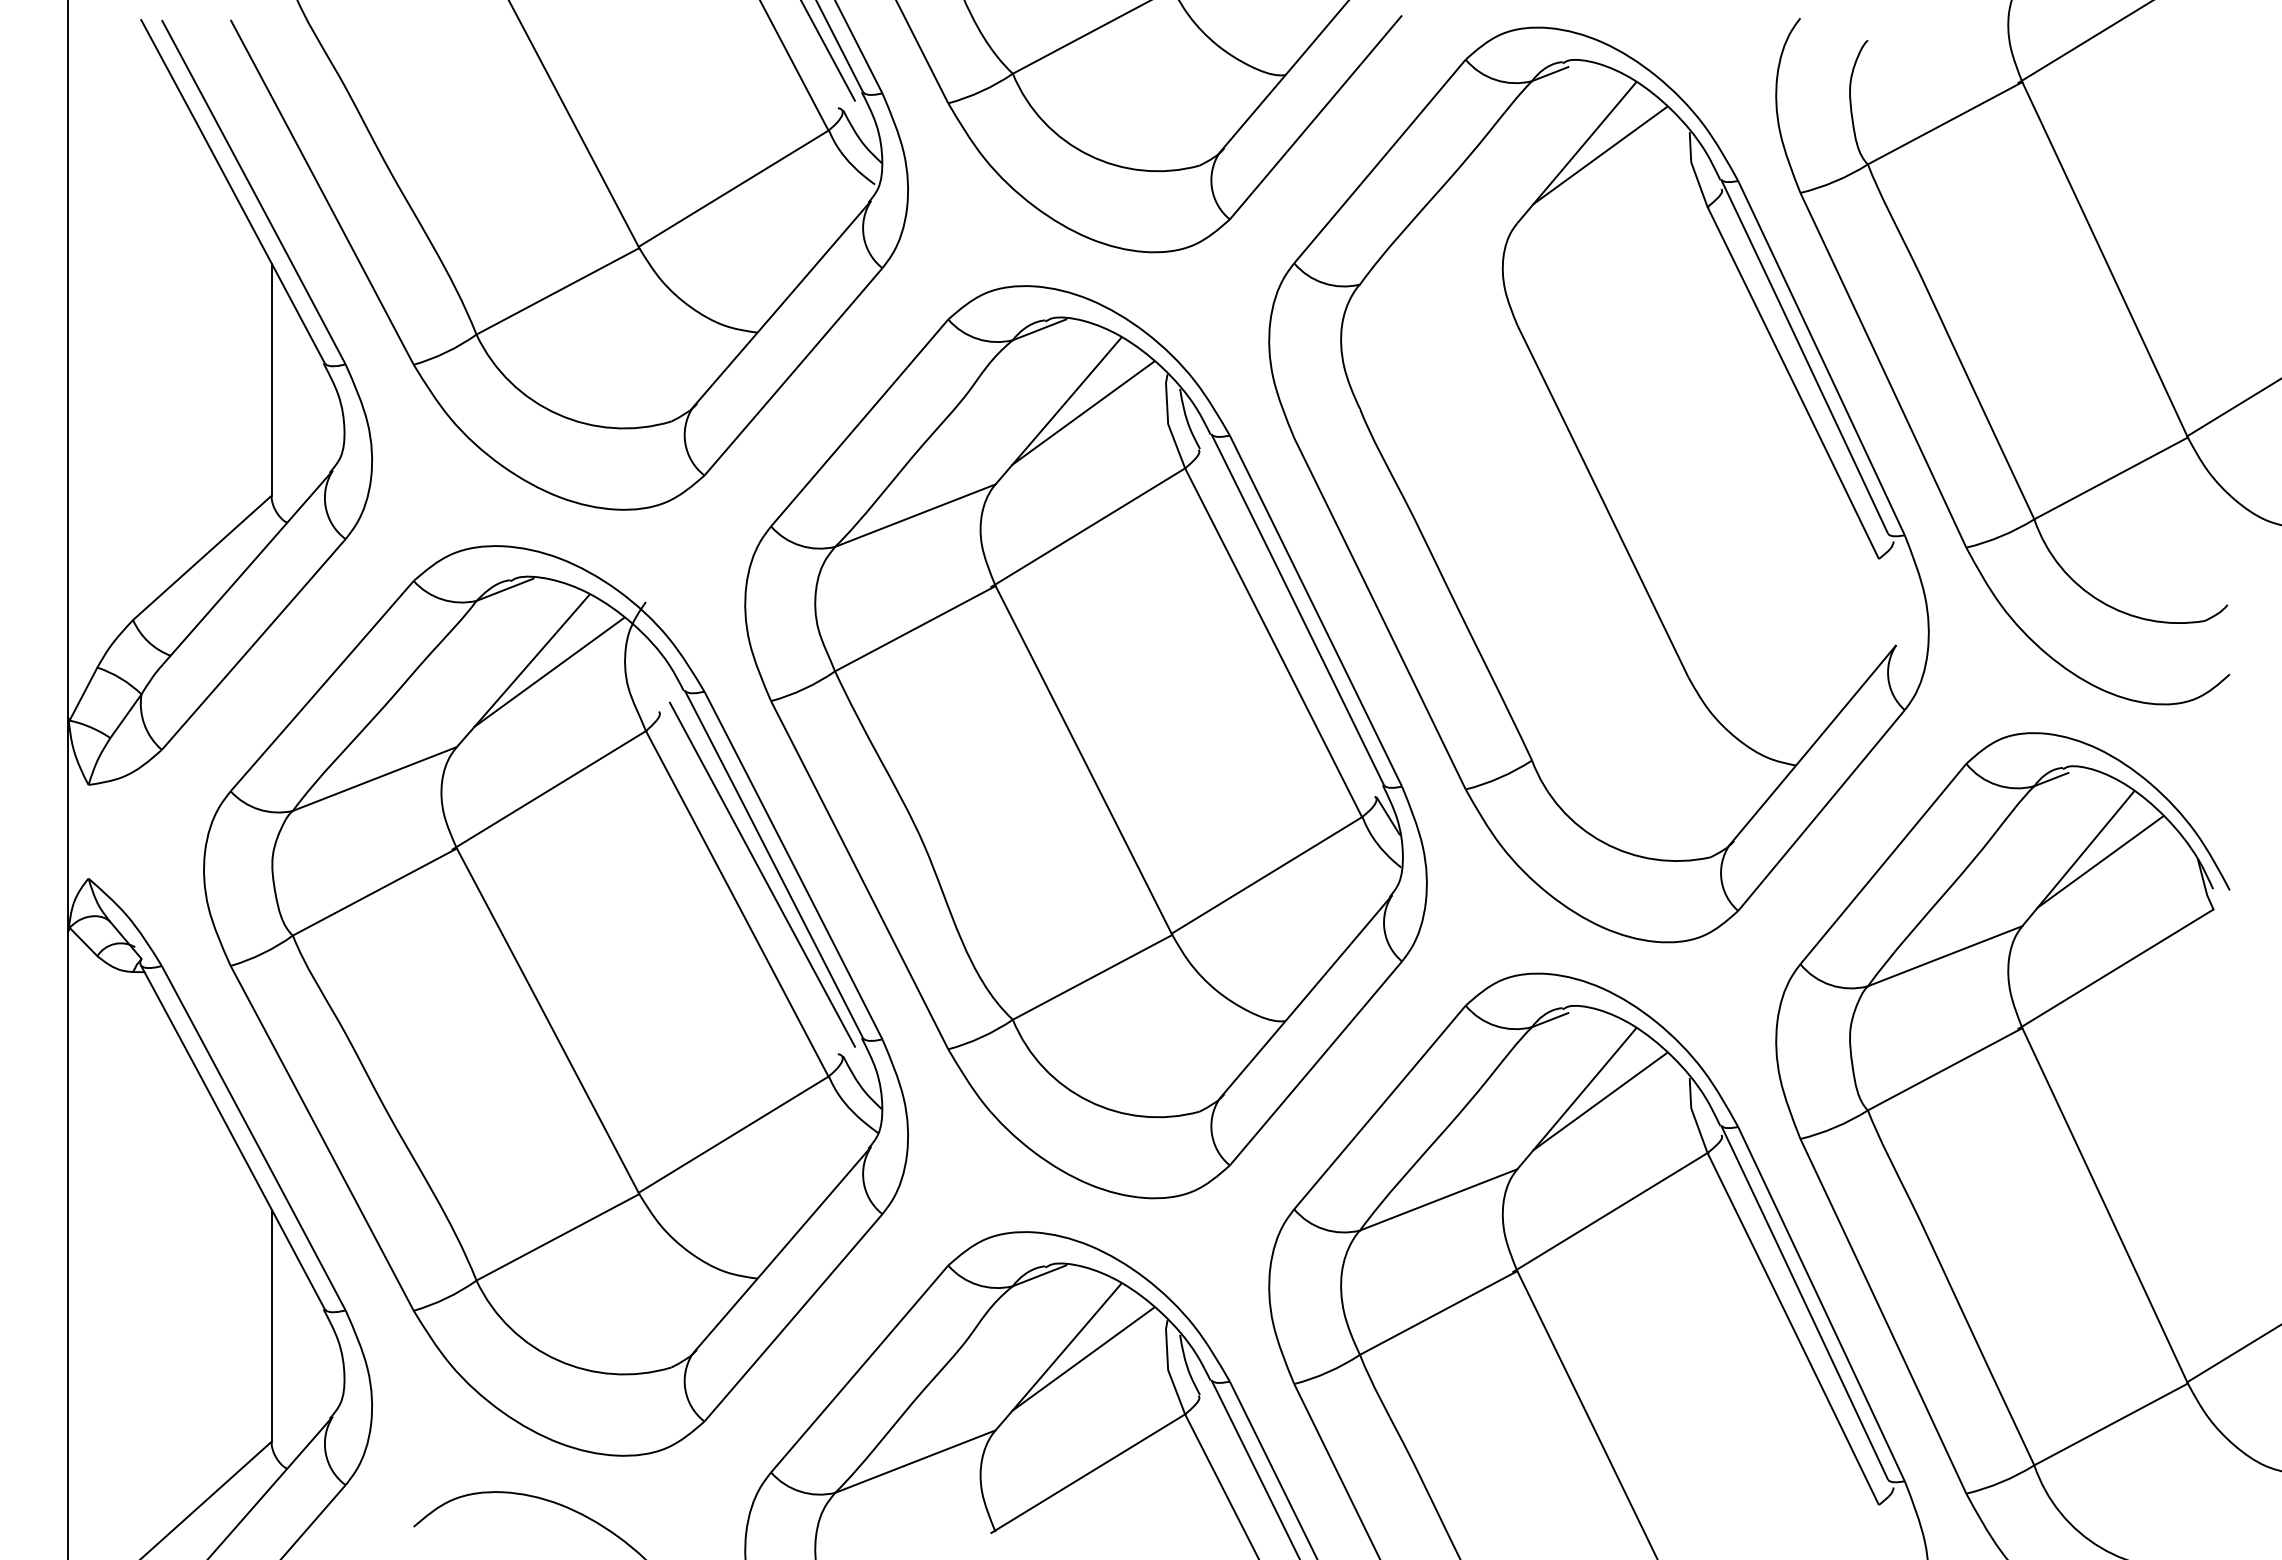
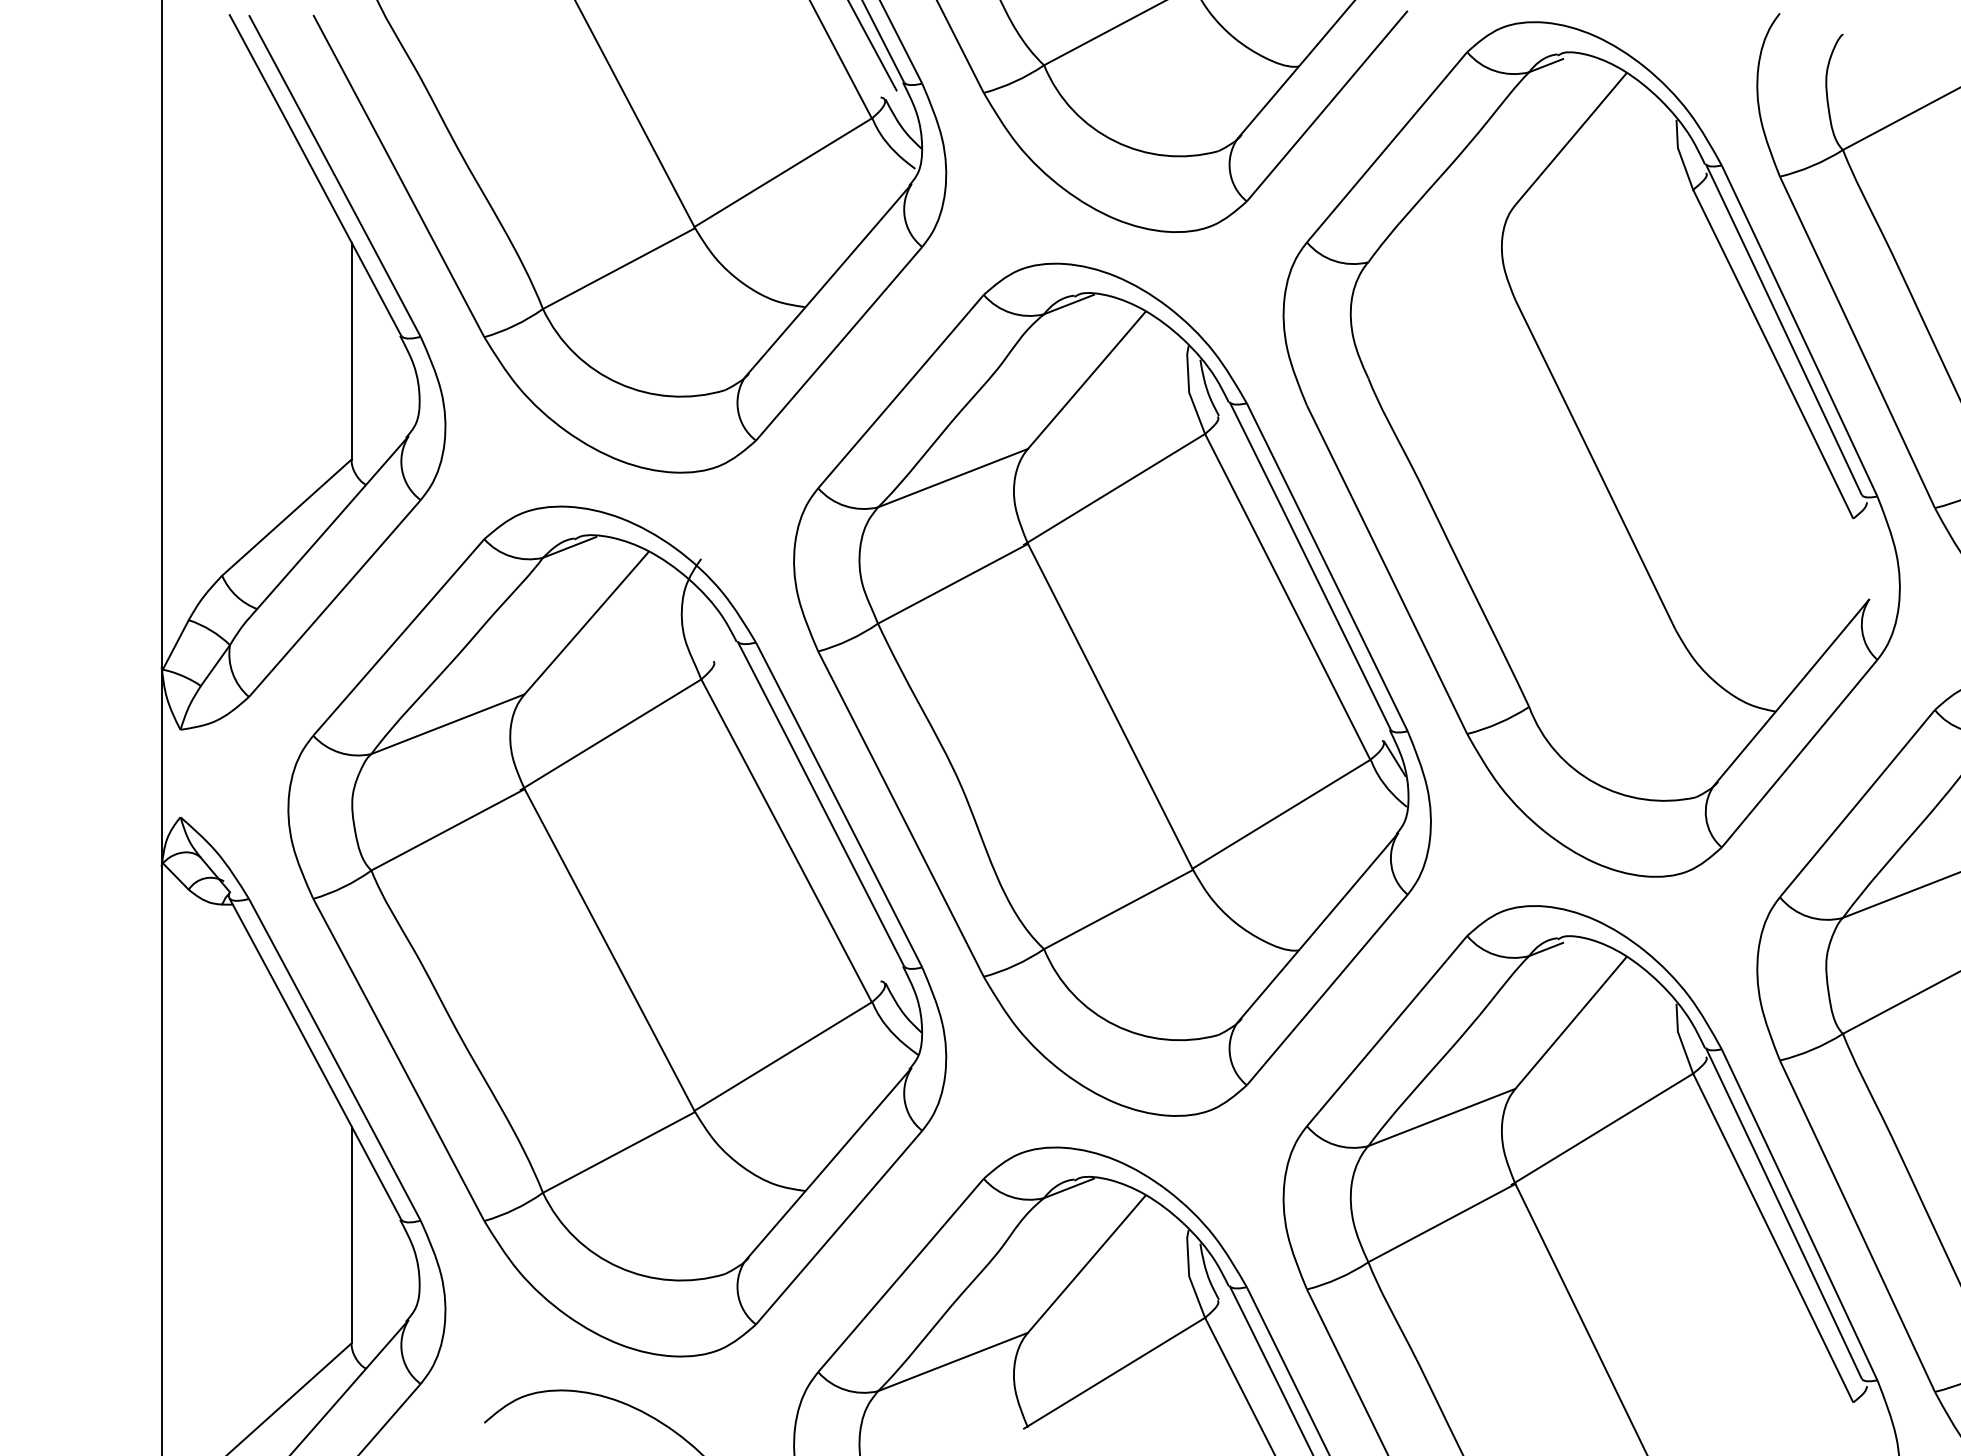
line: (1600, 155) -> (1593, 141), removed
line: (1083, 412) -> (1110, 381), removed
line: (549, 671) -> (611, 623), removed
line: (761, 874) -> (809, 813), removed
line: (1600, 1101) -> (1593, 1025), removed
line: (1083, 1358) -> (1110, 1265), removed

